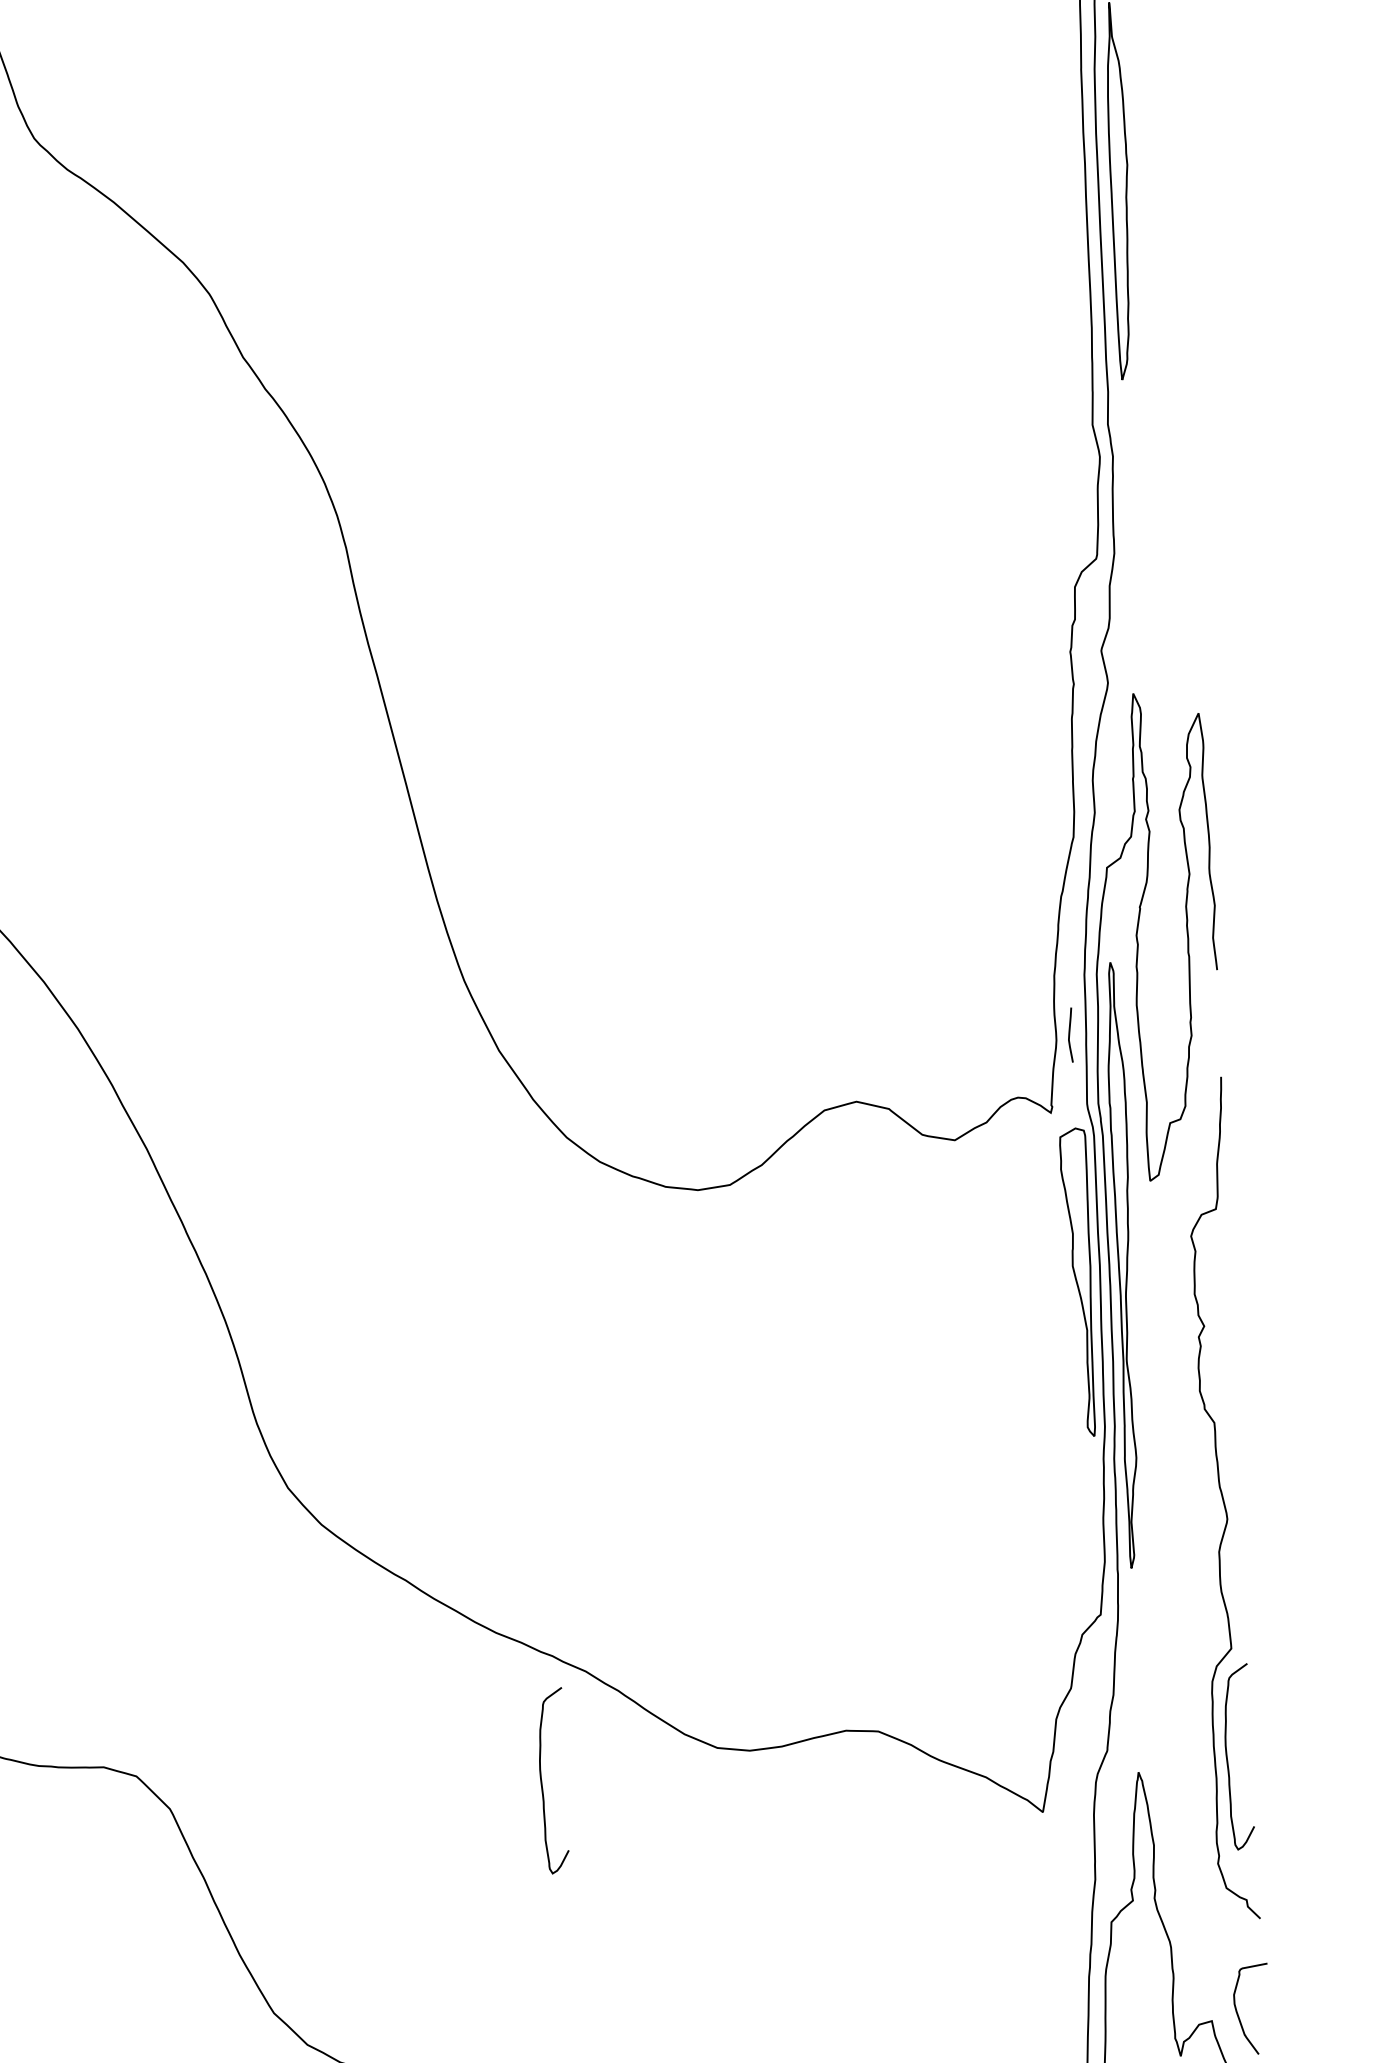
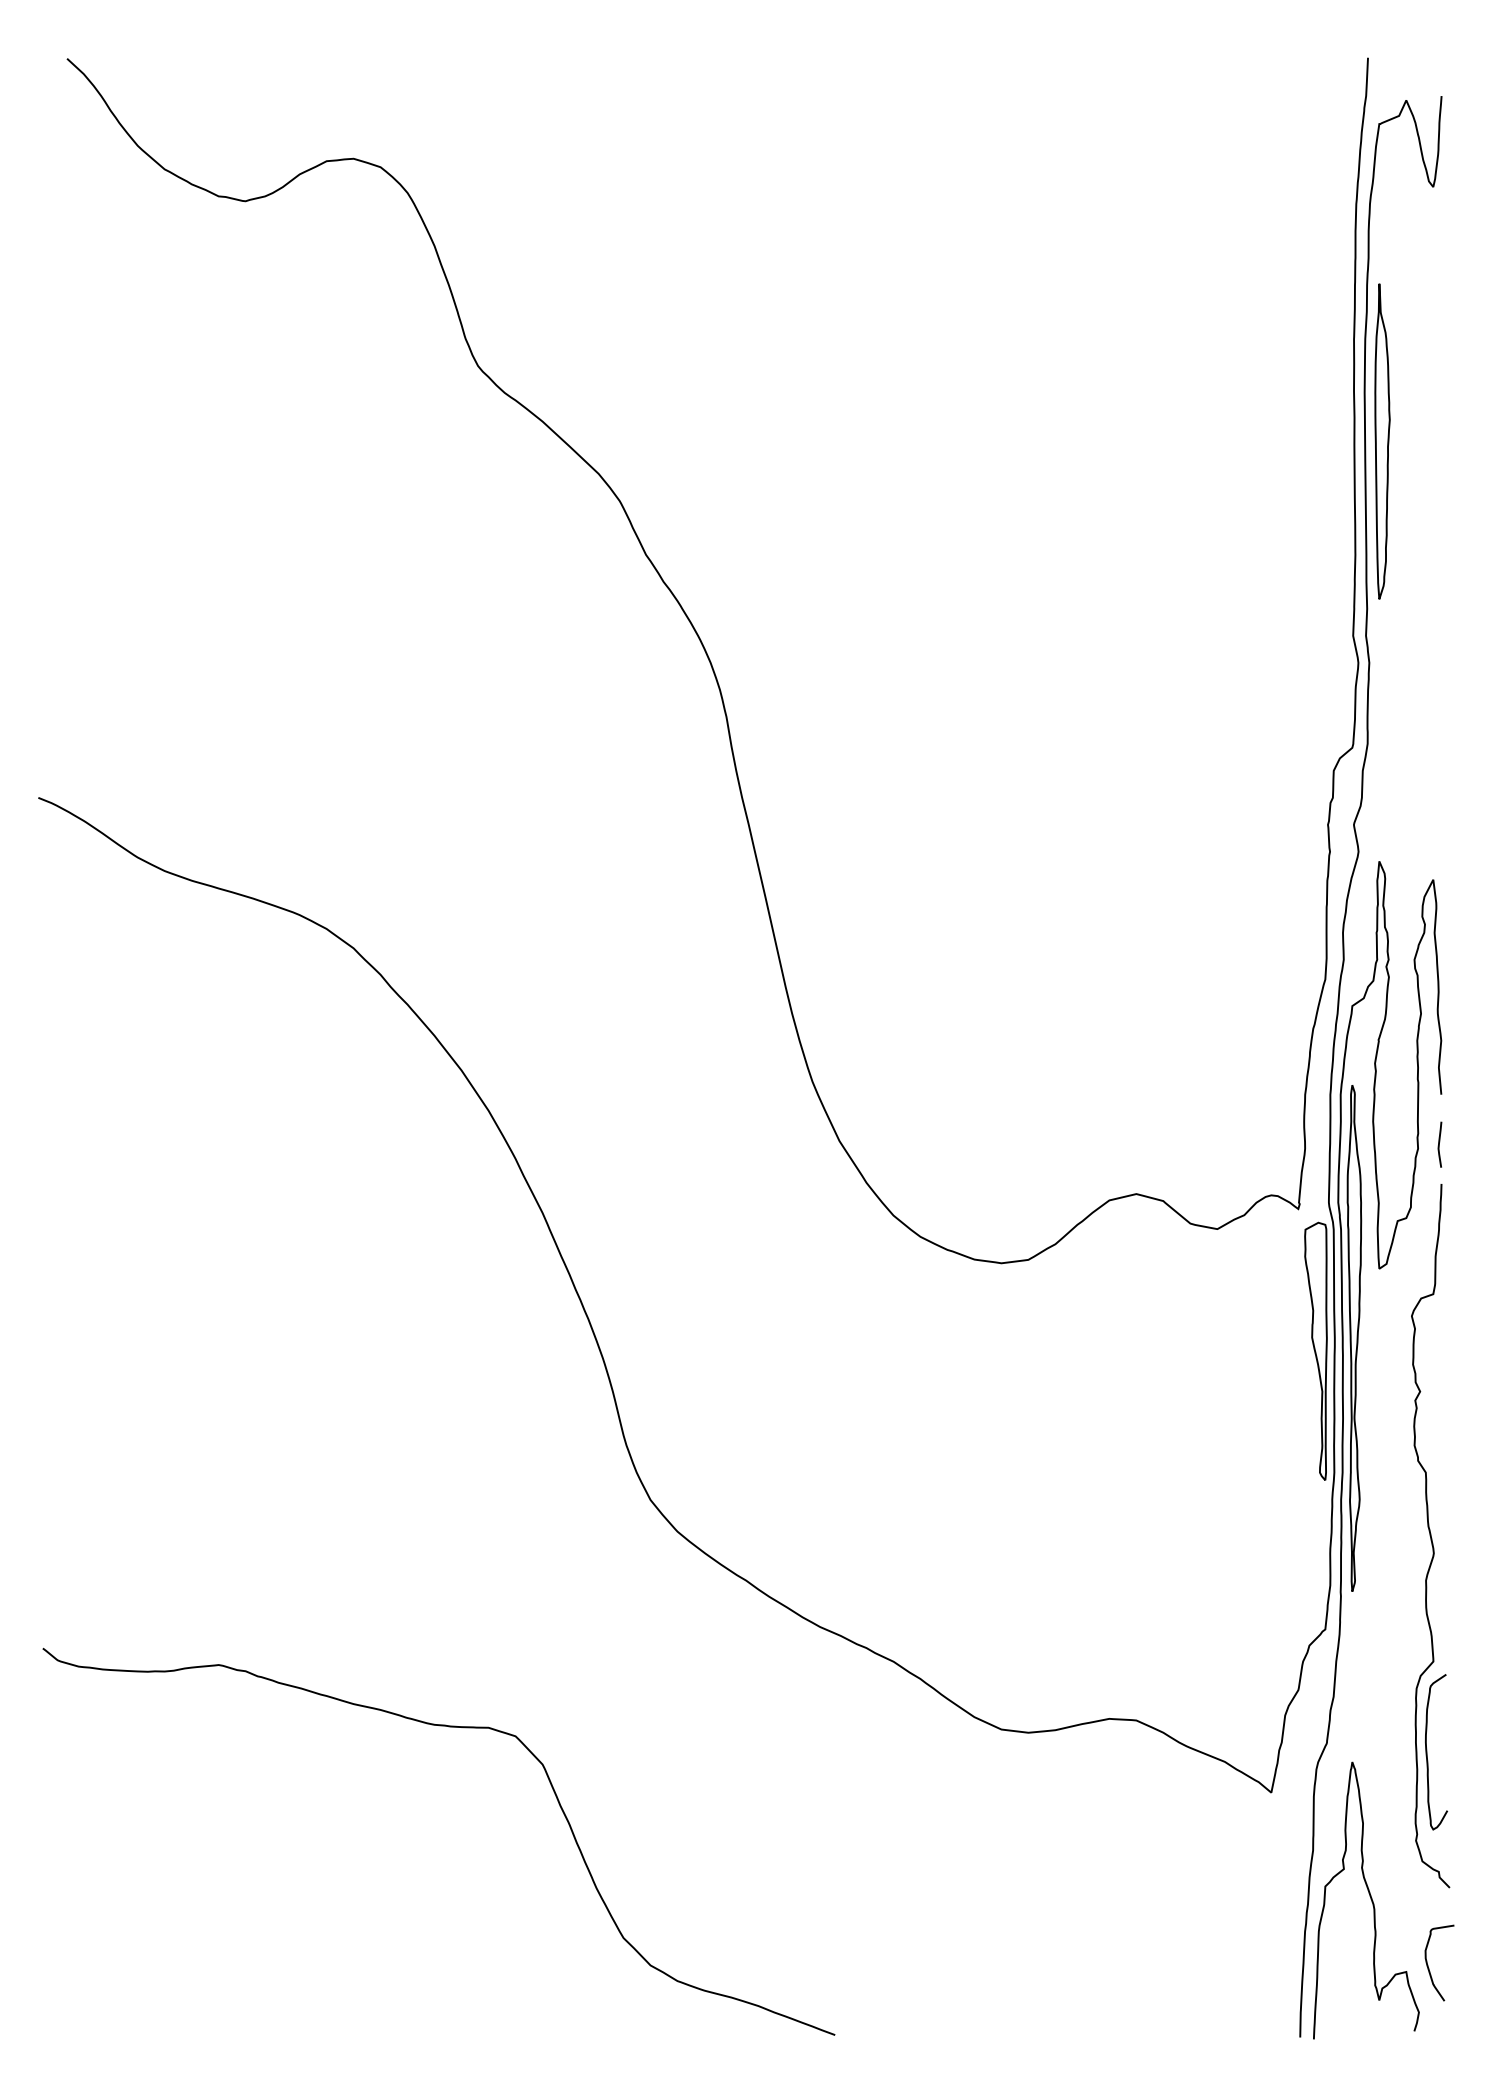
curve: (1069, 1034) -> (1439, 1144), moved
curve: (542, 1781) -> (854, 1752), removed

